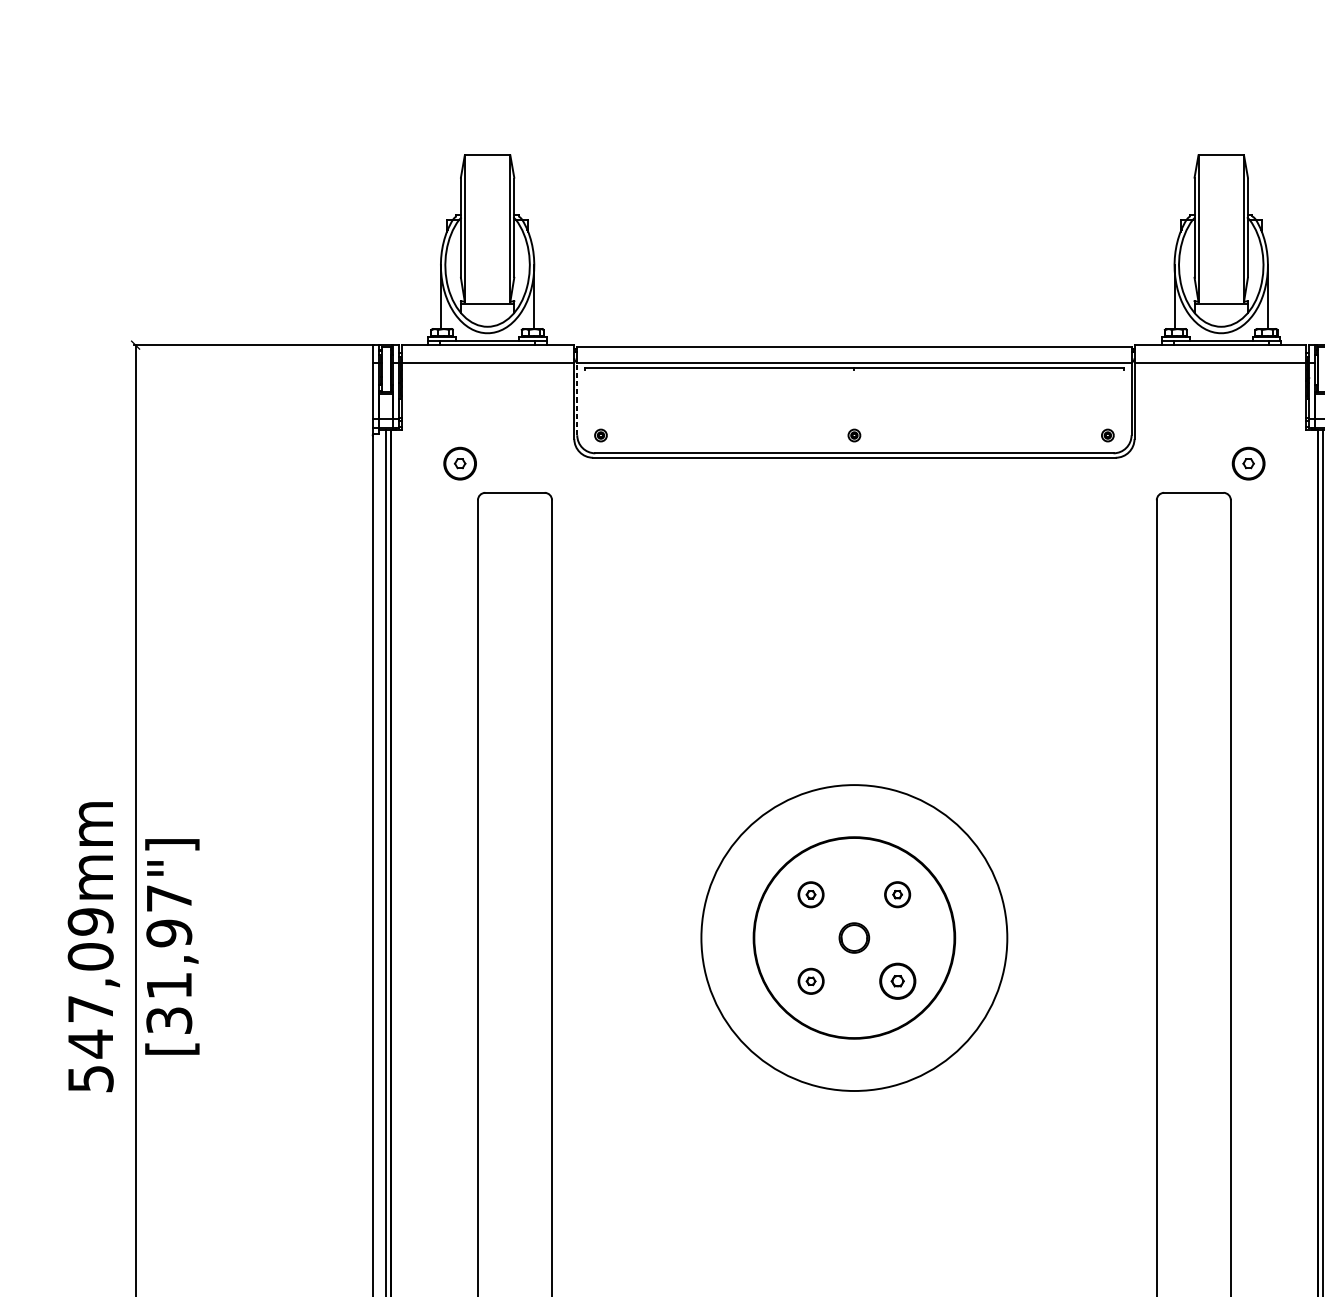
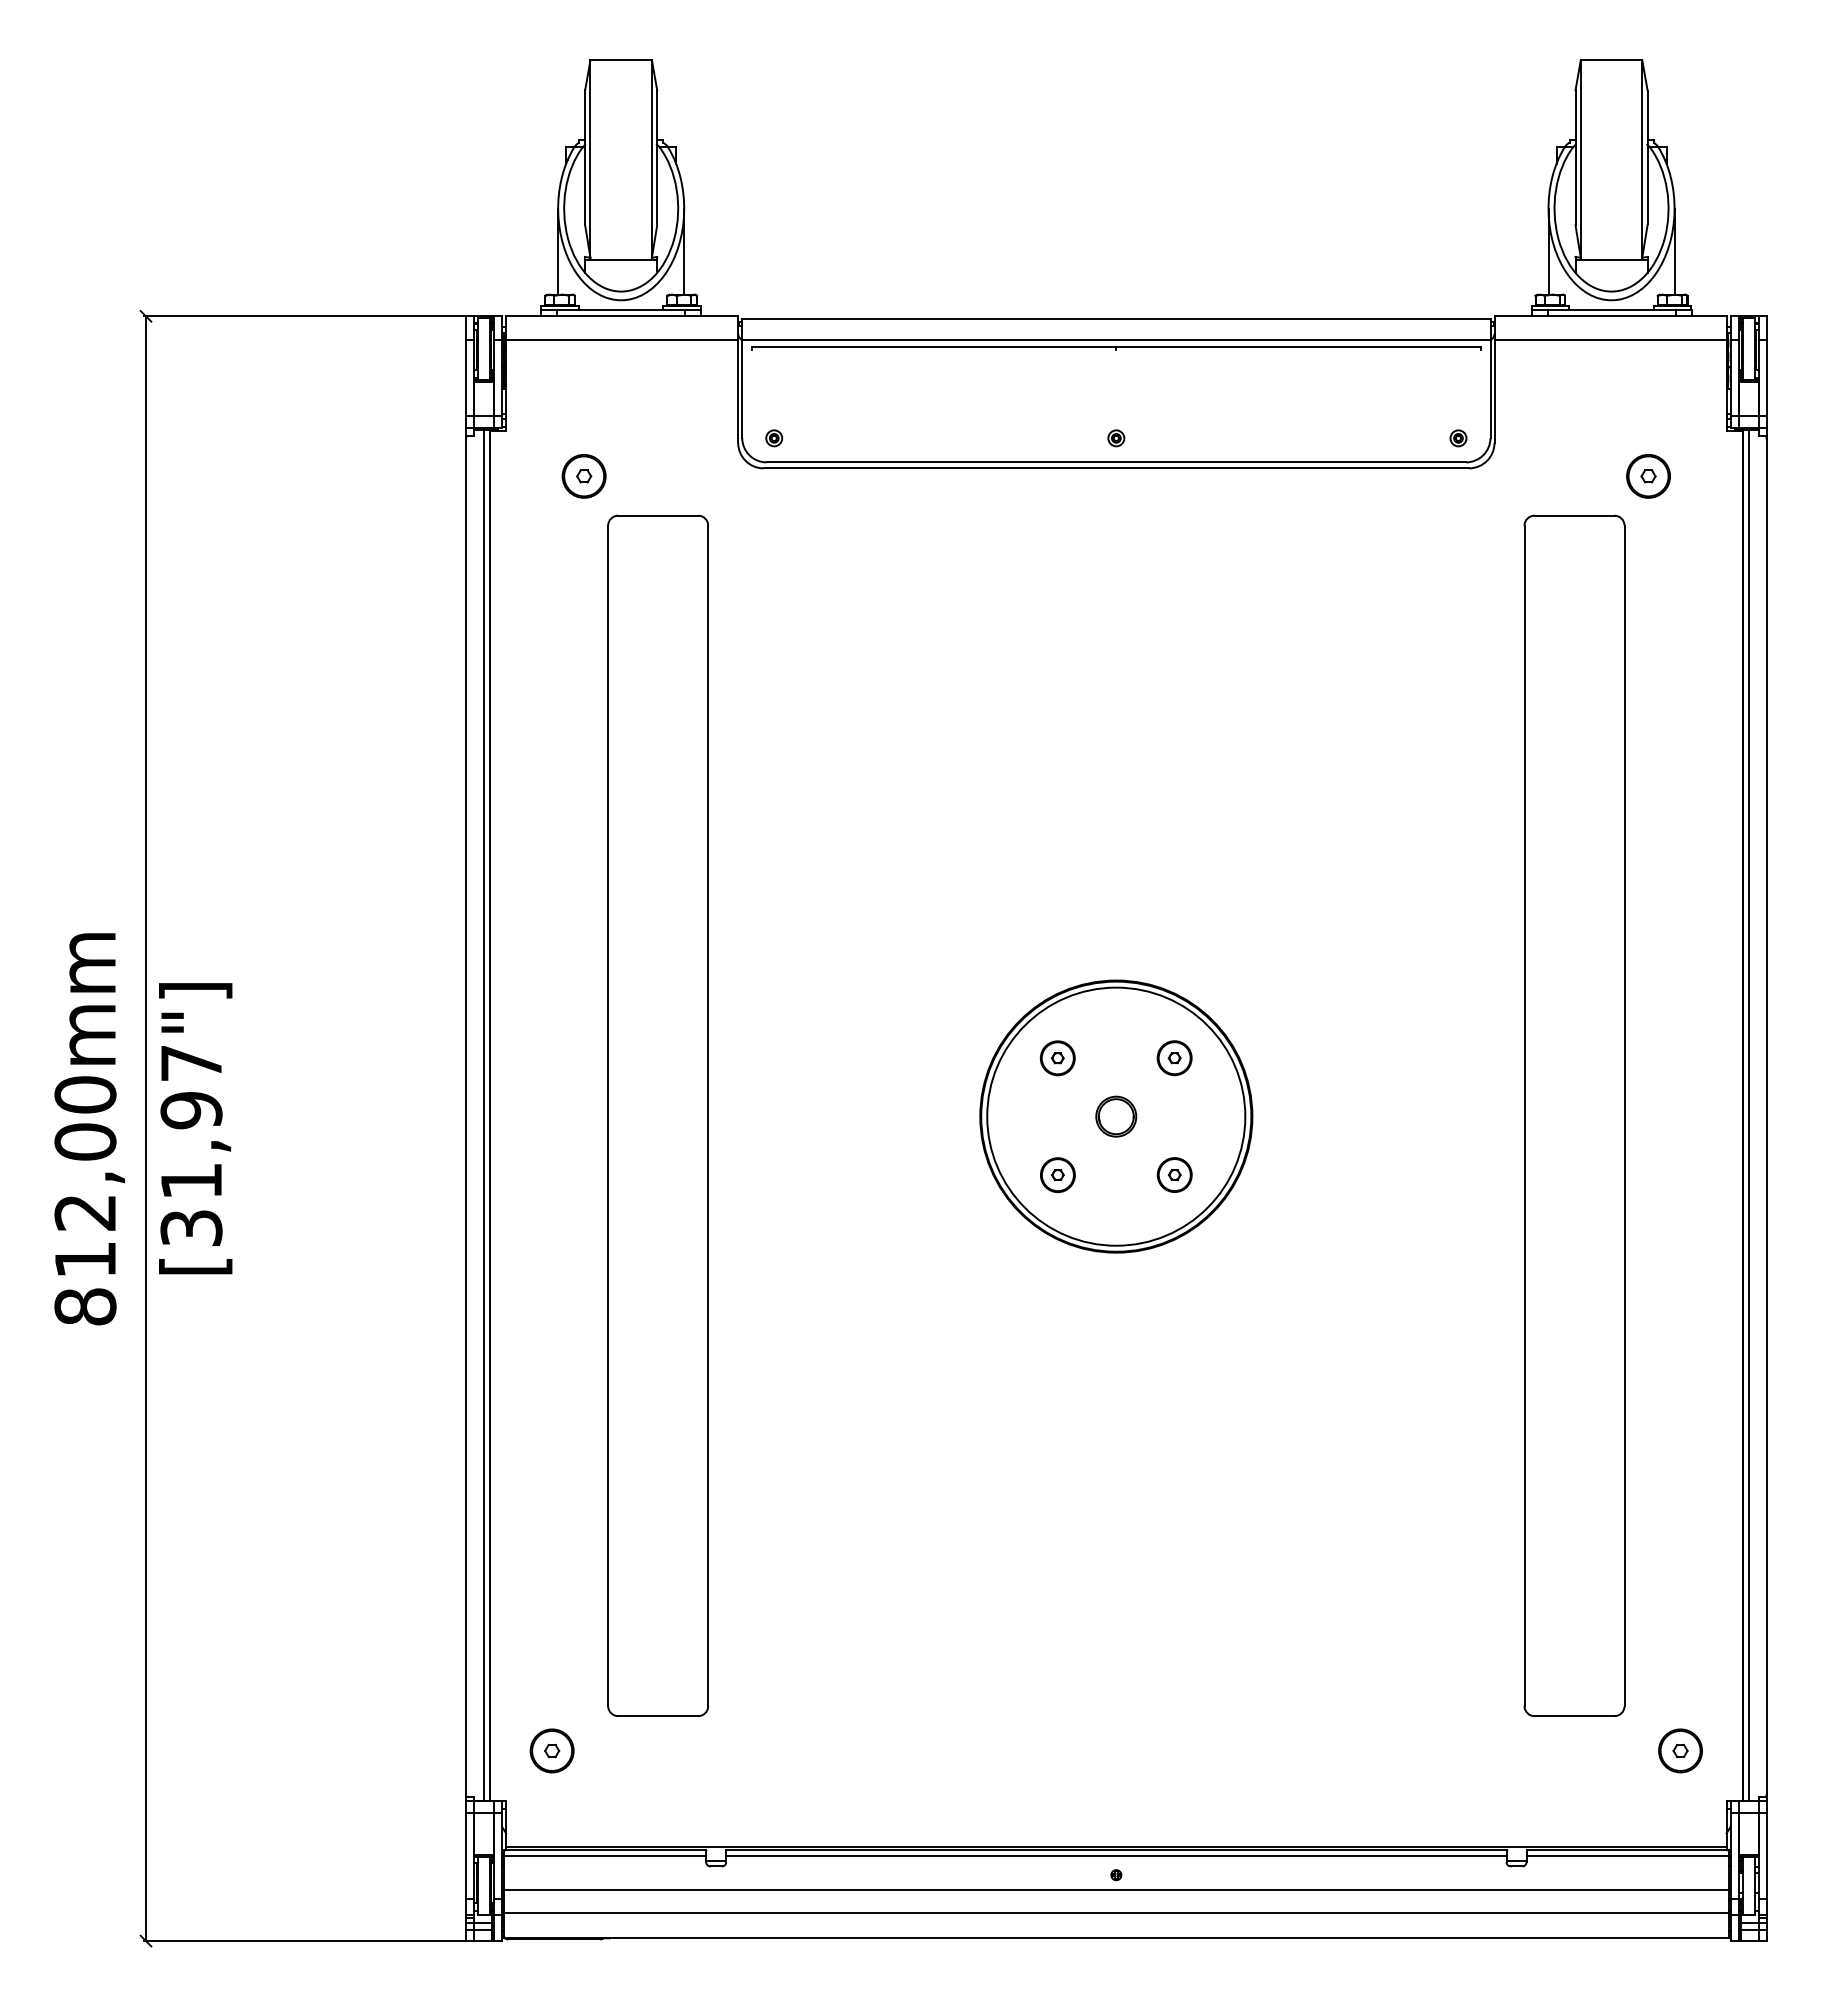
line: (577, 399) -> (742, 389), dashed -> solid
circle: (854, 937) -> (1116, 1116), size x0.62
part: (897, 980) -> (1174, 1174), size x0.71
text: (90, 1000) -> (85, 1200), 547,09mm -> 812,00mm

